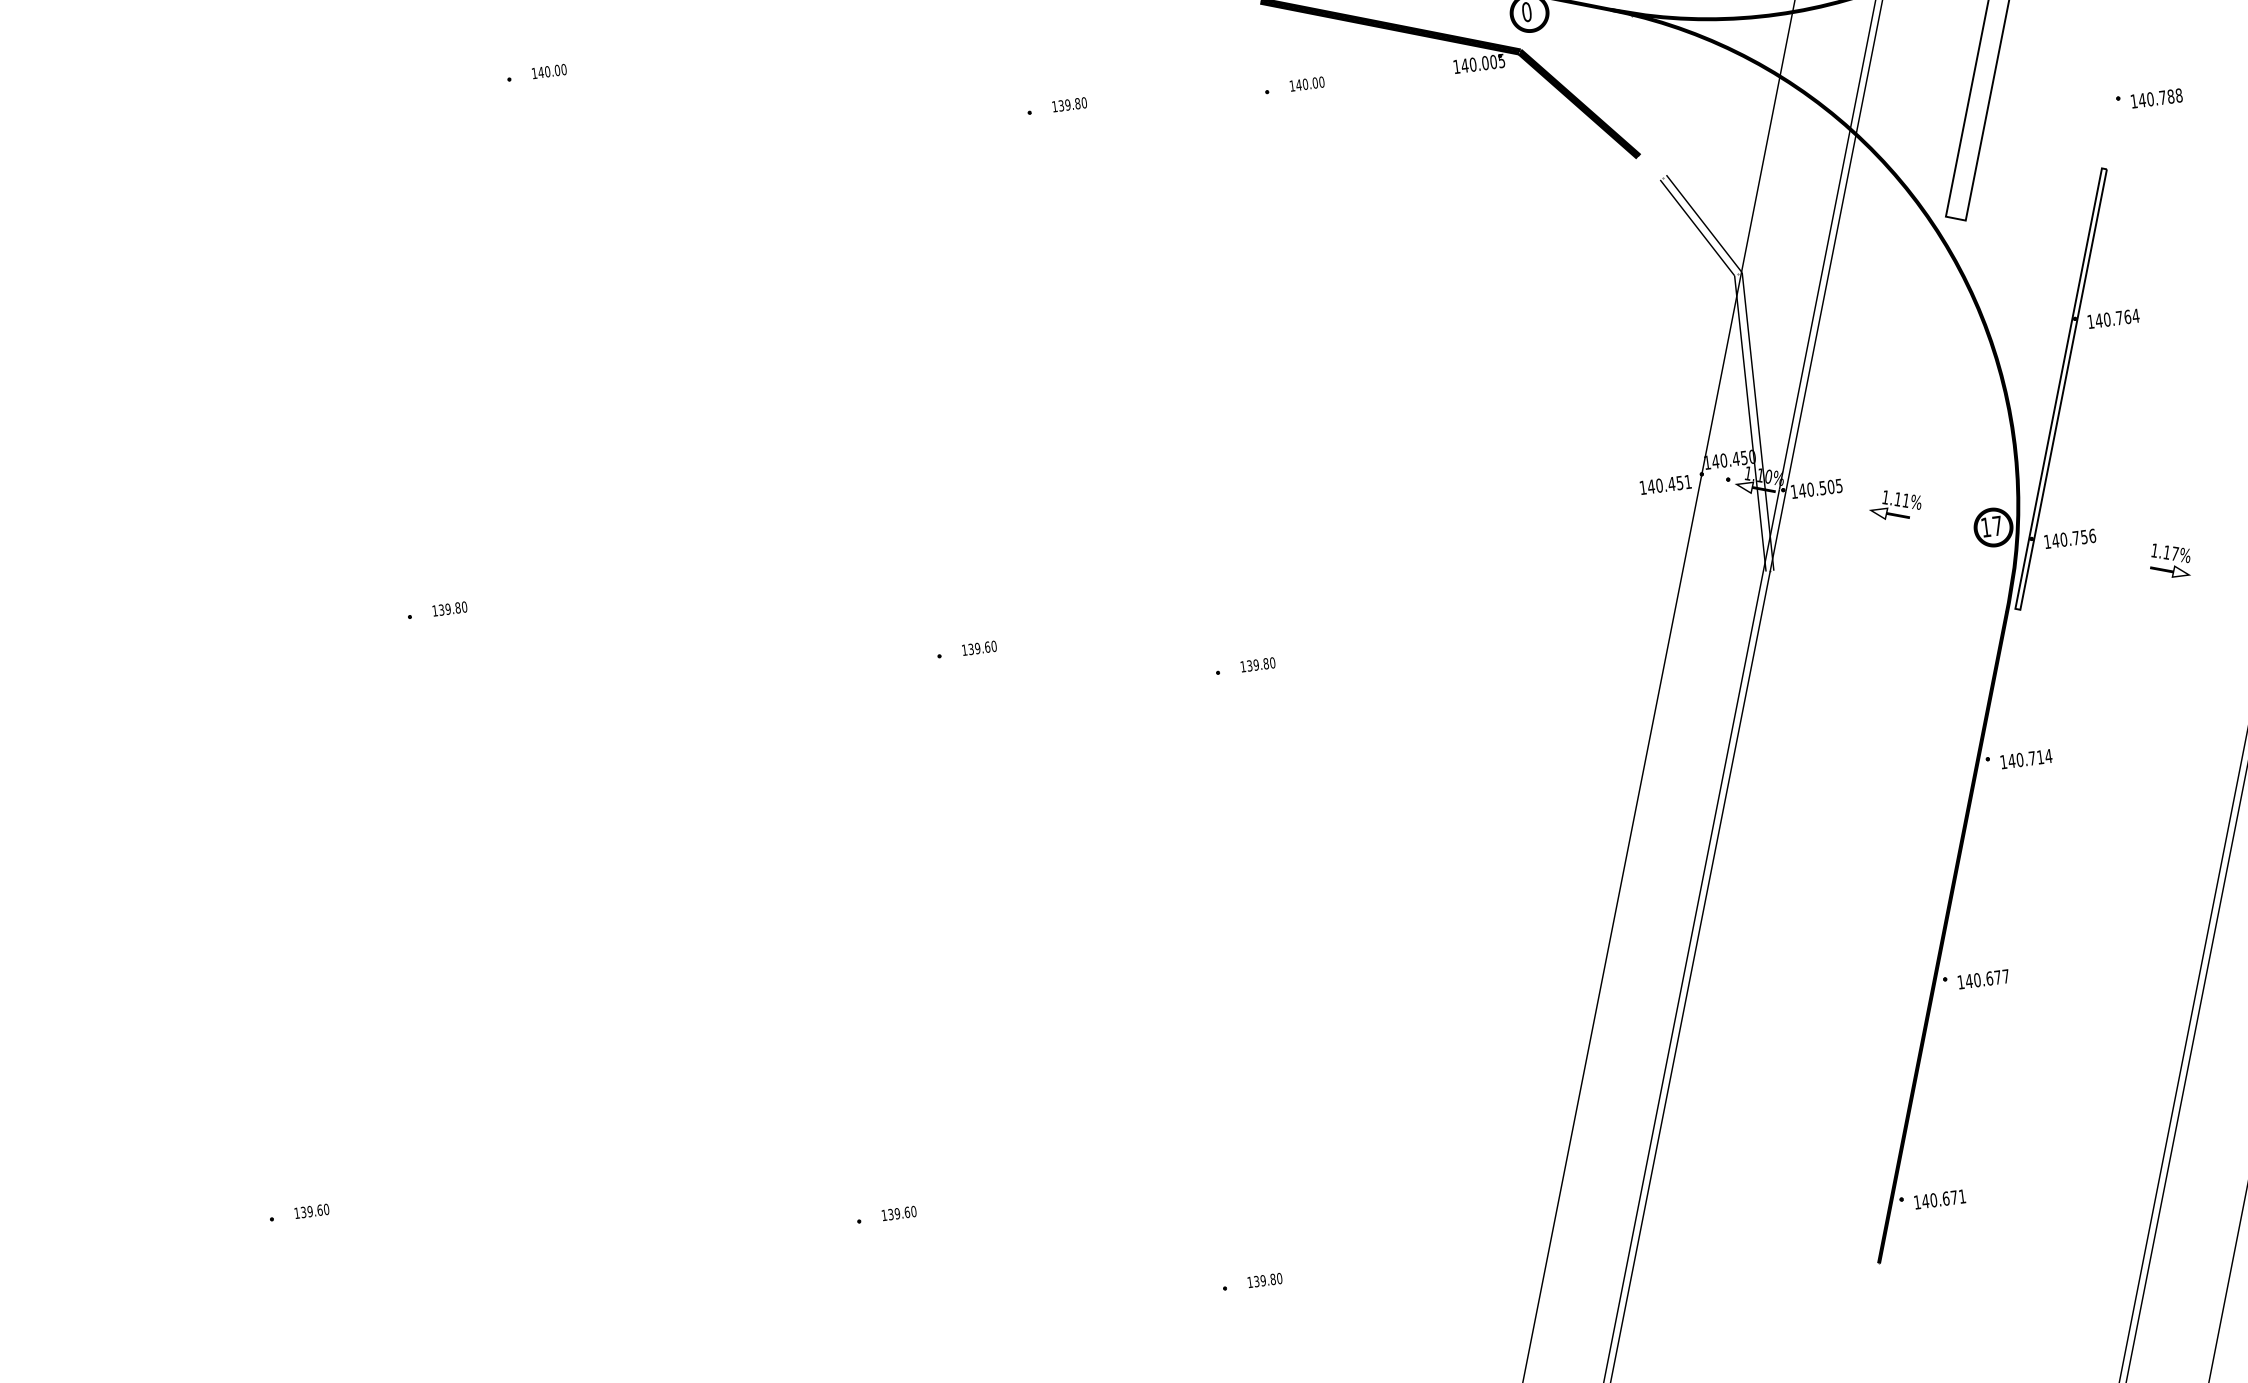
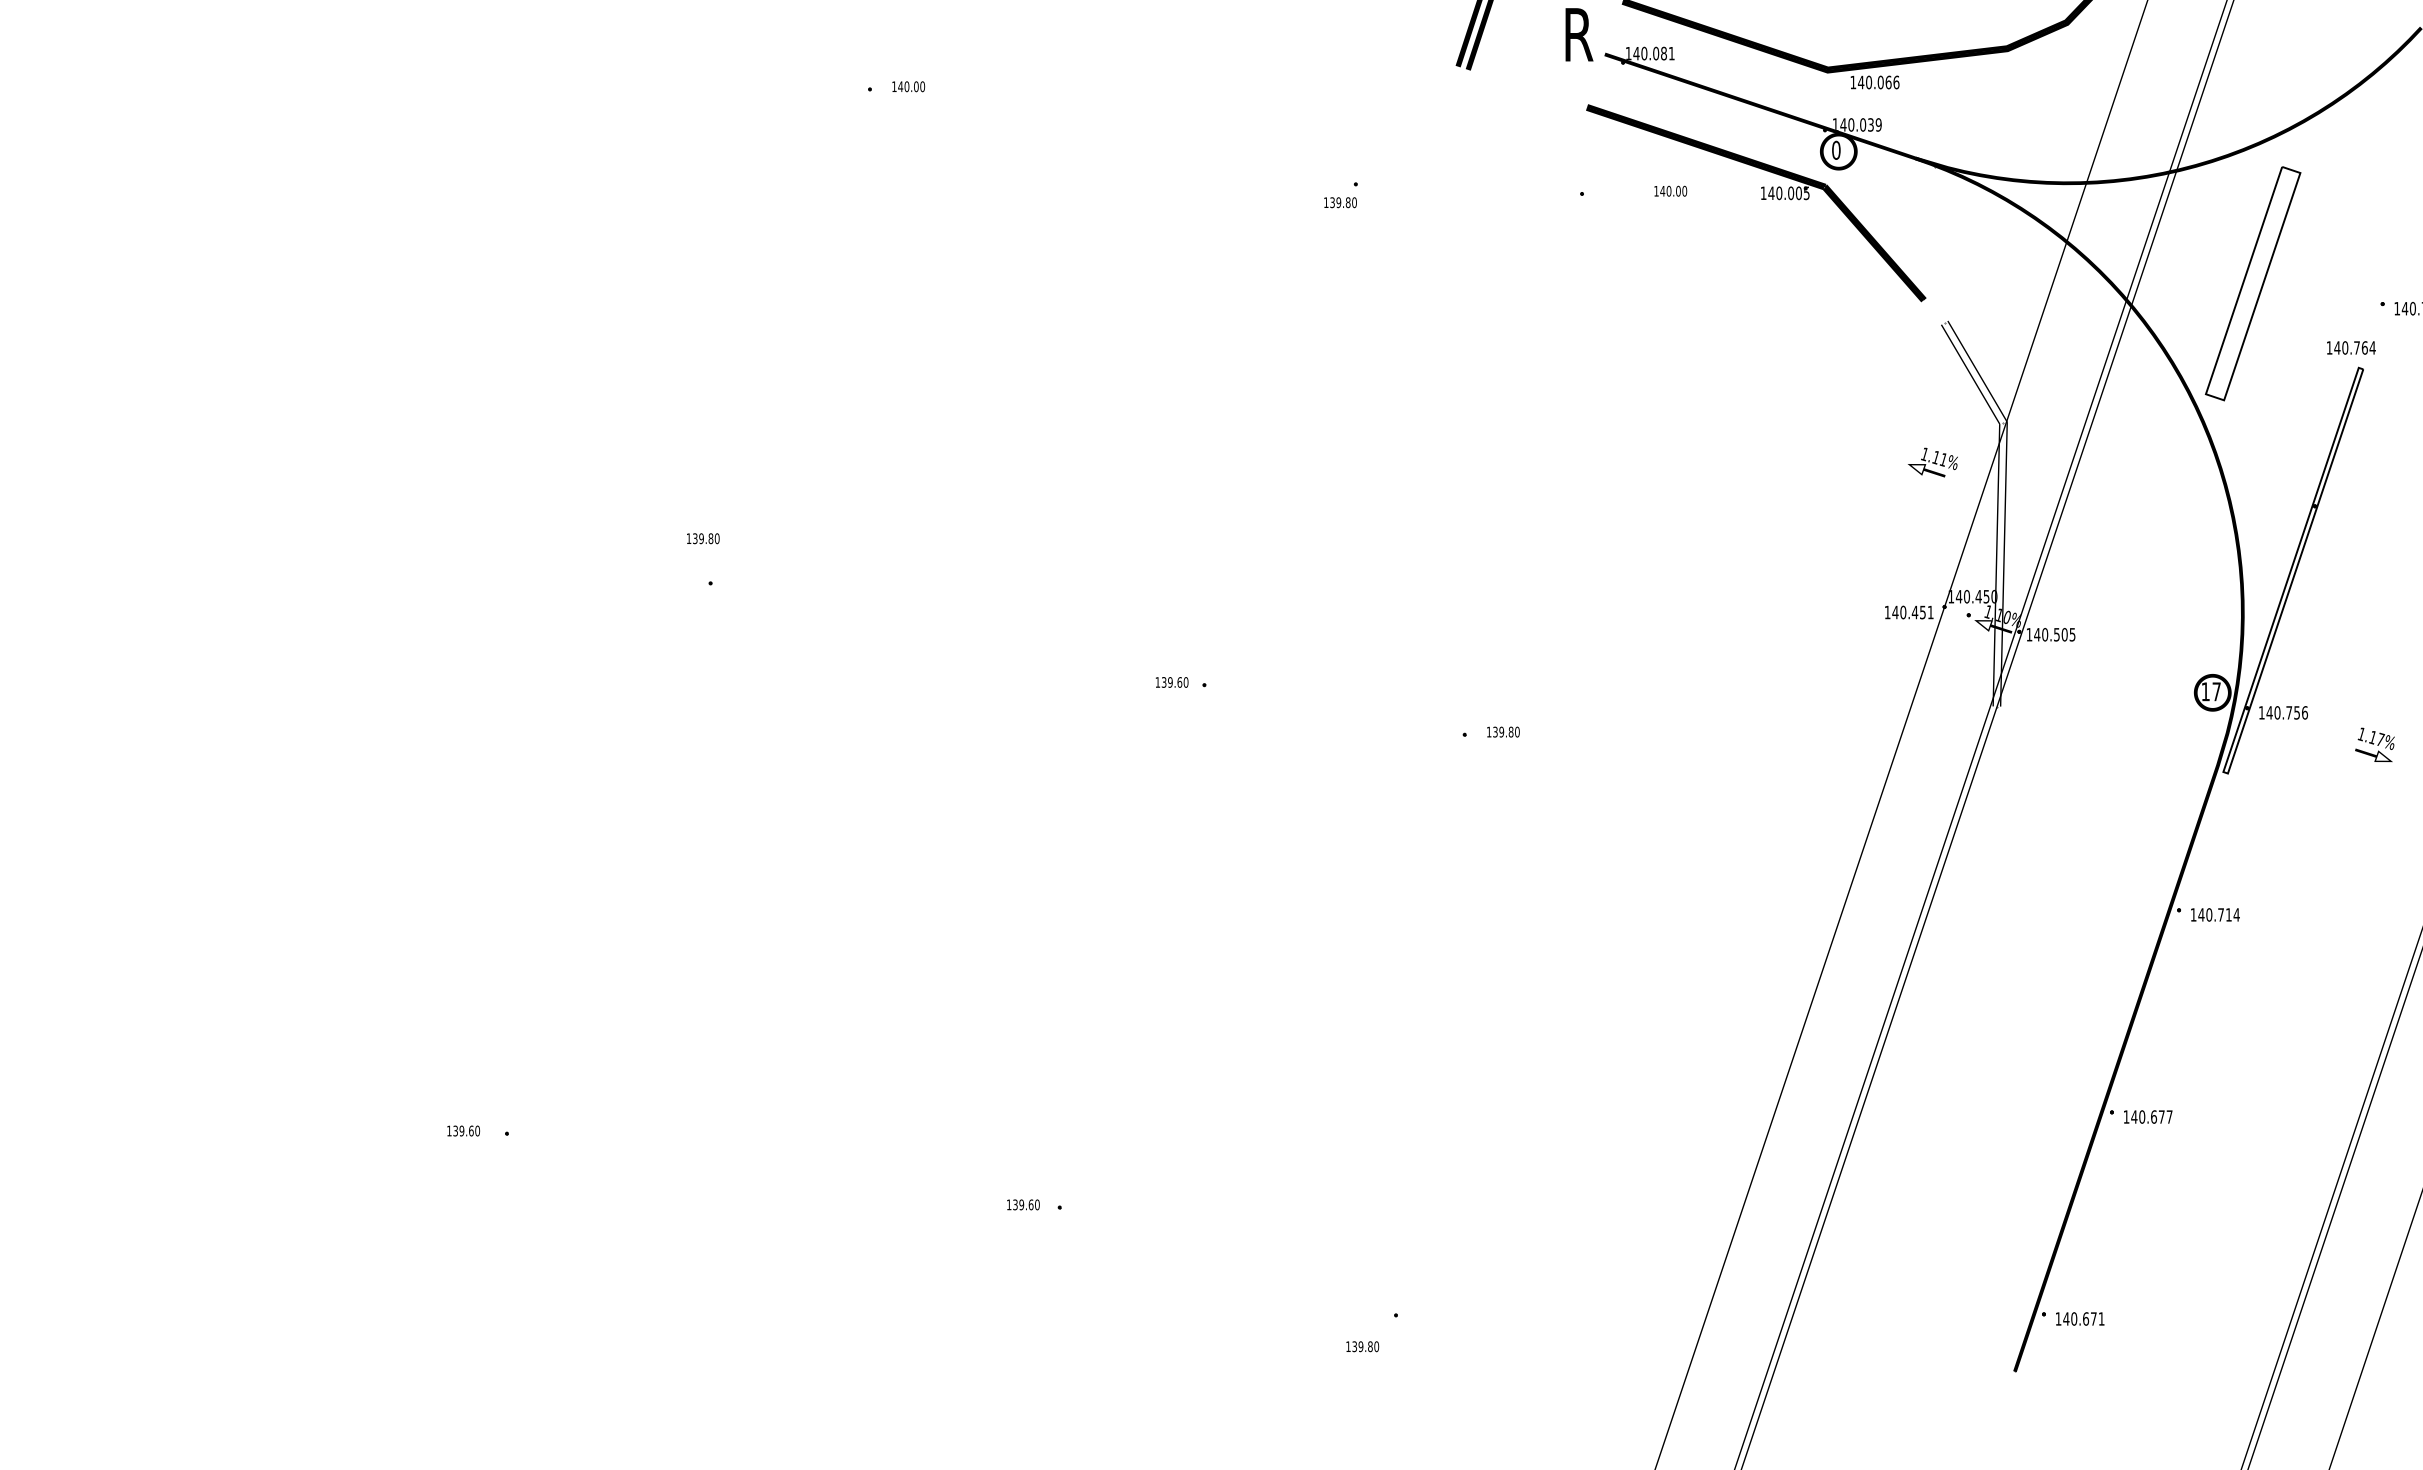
text: (1306, 83) -> (1670, 190), moved
text: (1069, 104) -> (1340, 202), moved
text: (2113, 318) -> (2351, 347), moved
text: (1894, 505) -> (1932, 462), moved
text: (450, 608) -> (703, 538), moved
text: (978, 648) -> (1171, 682), moved
text: (311, 1210) -> (463, 1130), moved
text: (899, 1213) -> (1023, 1204), moved
text: (1264, 1280) -> (1362, 1346), moved

